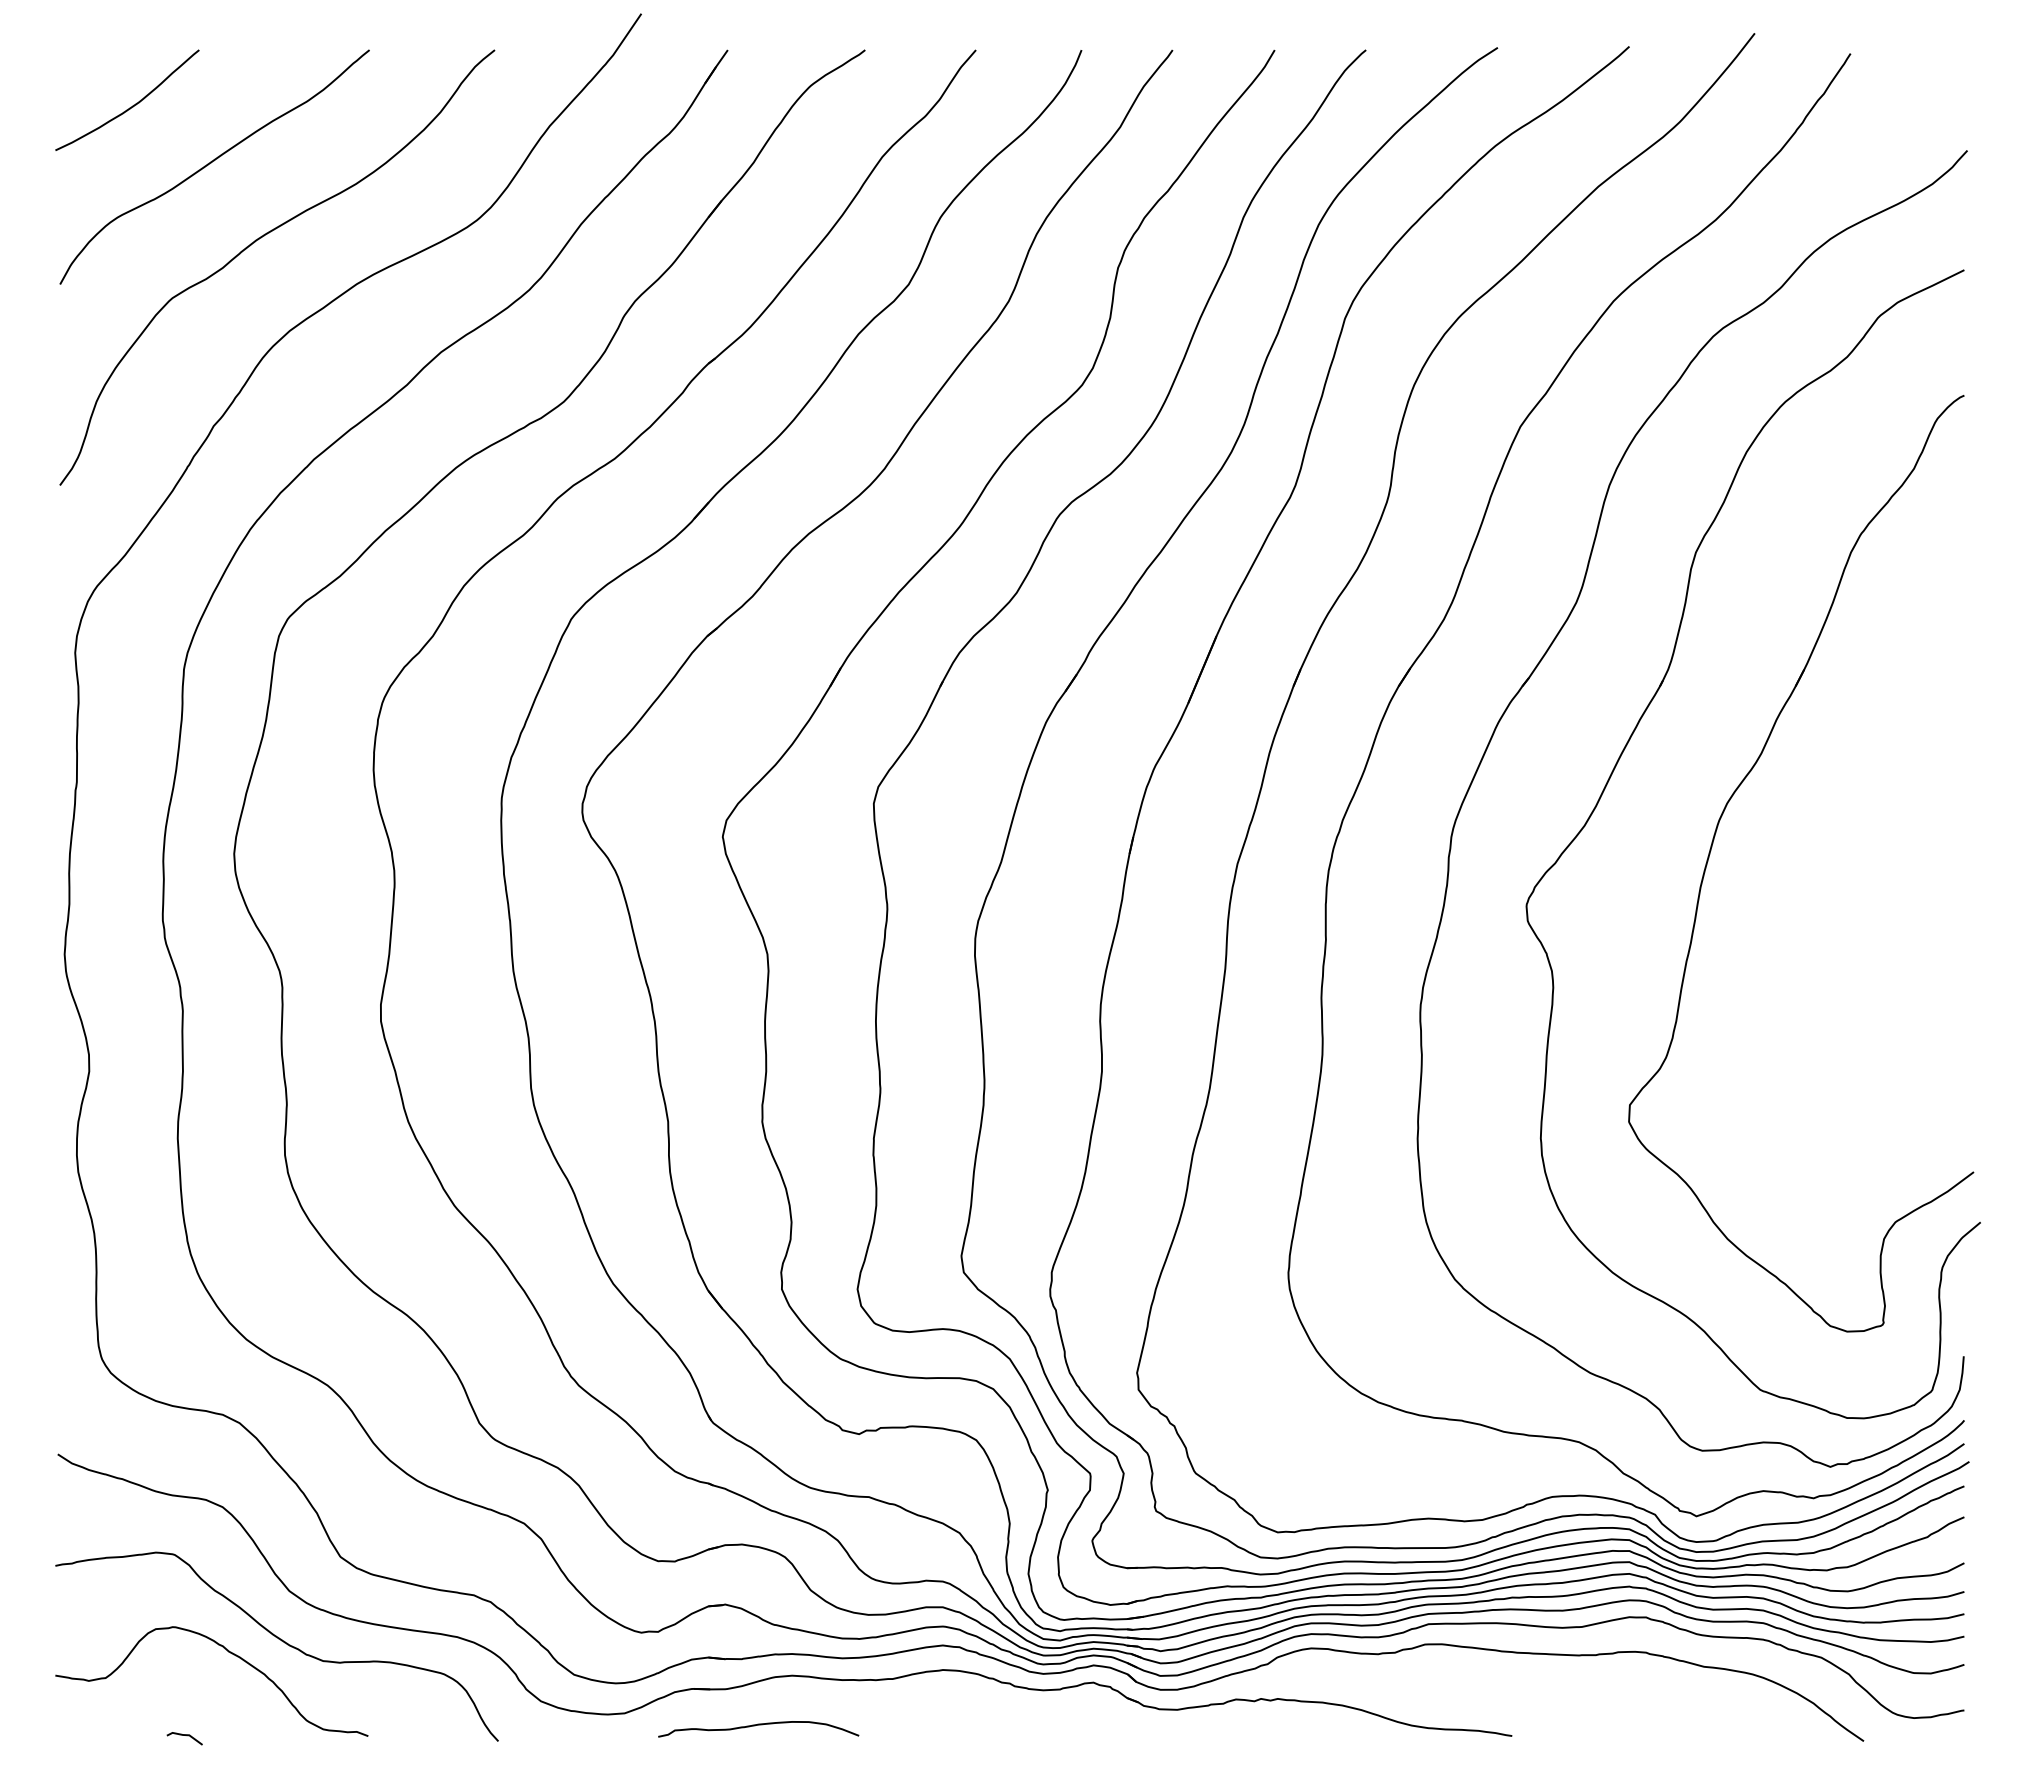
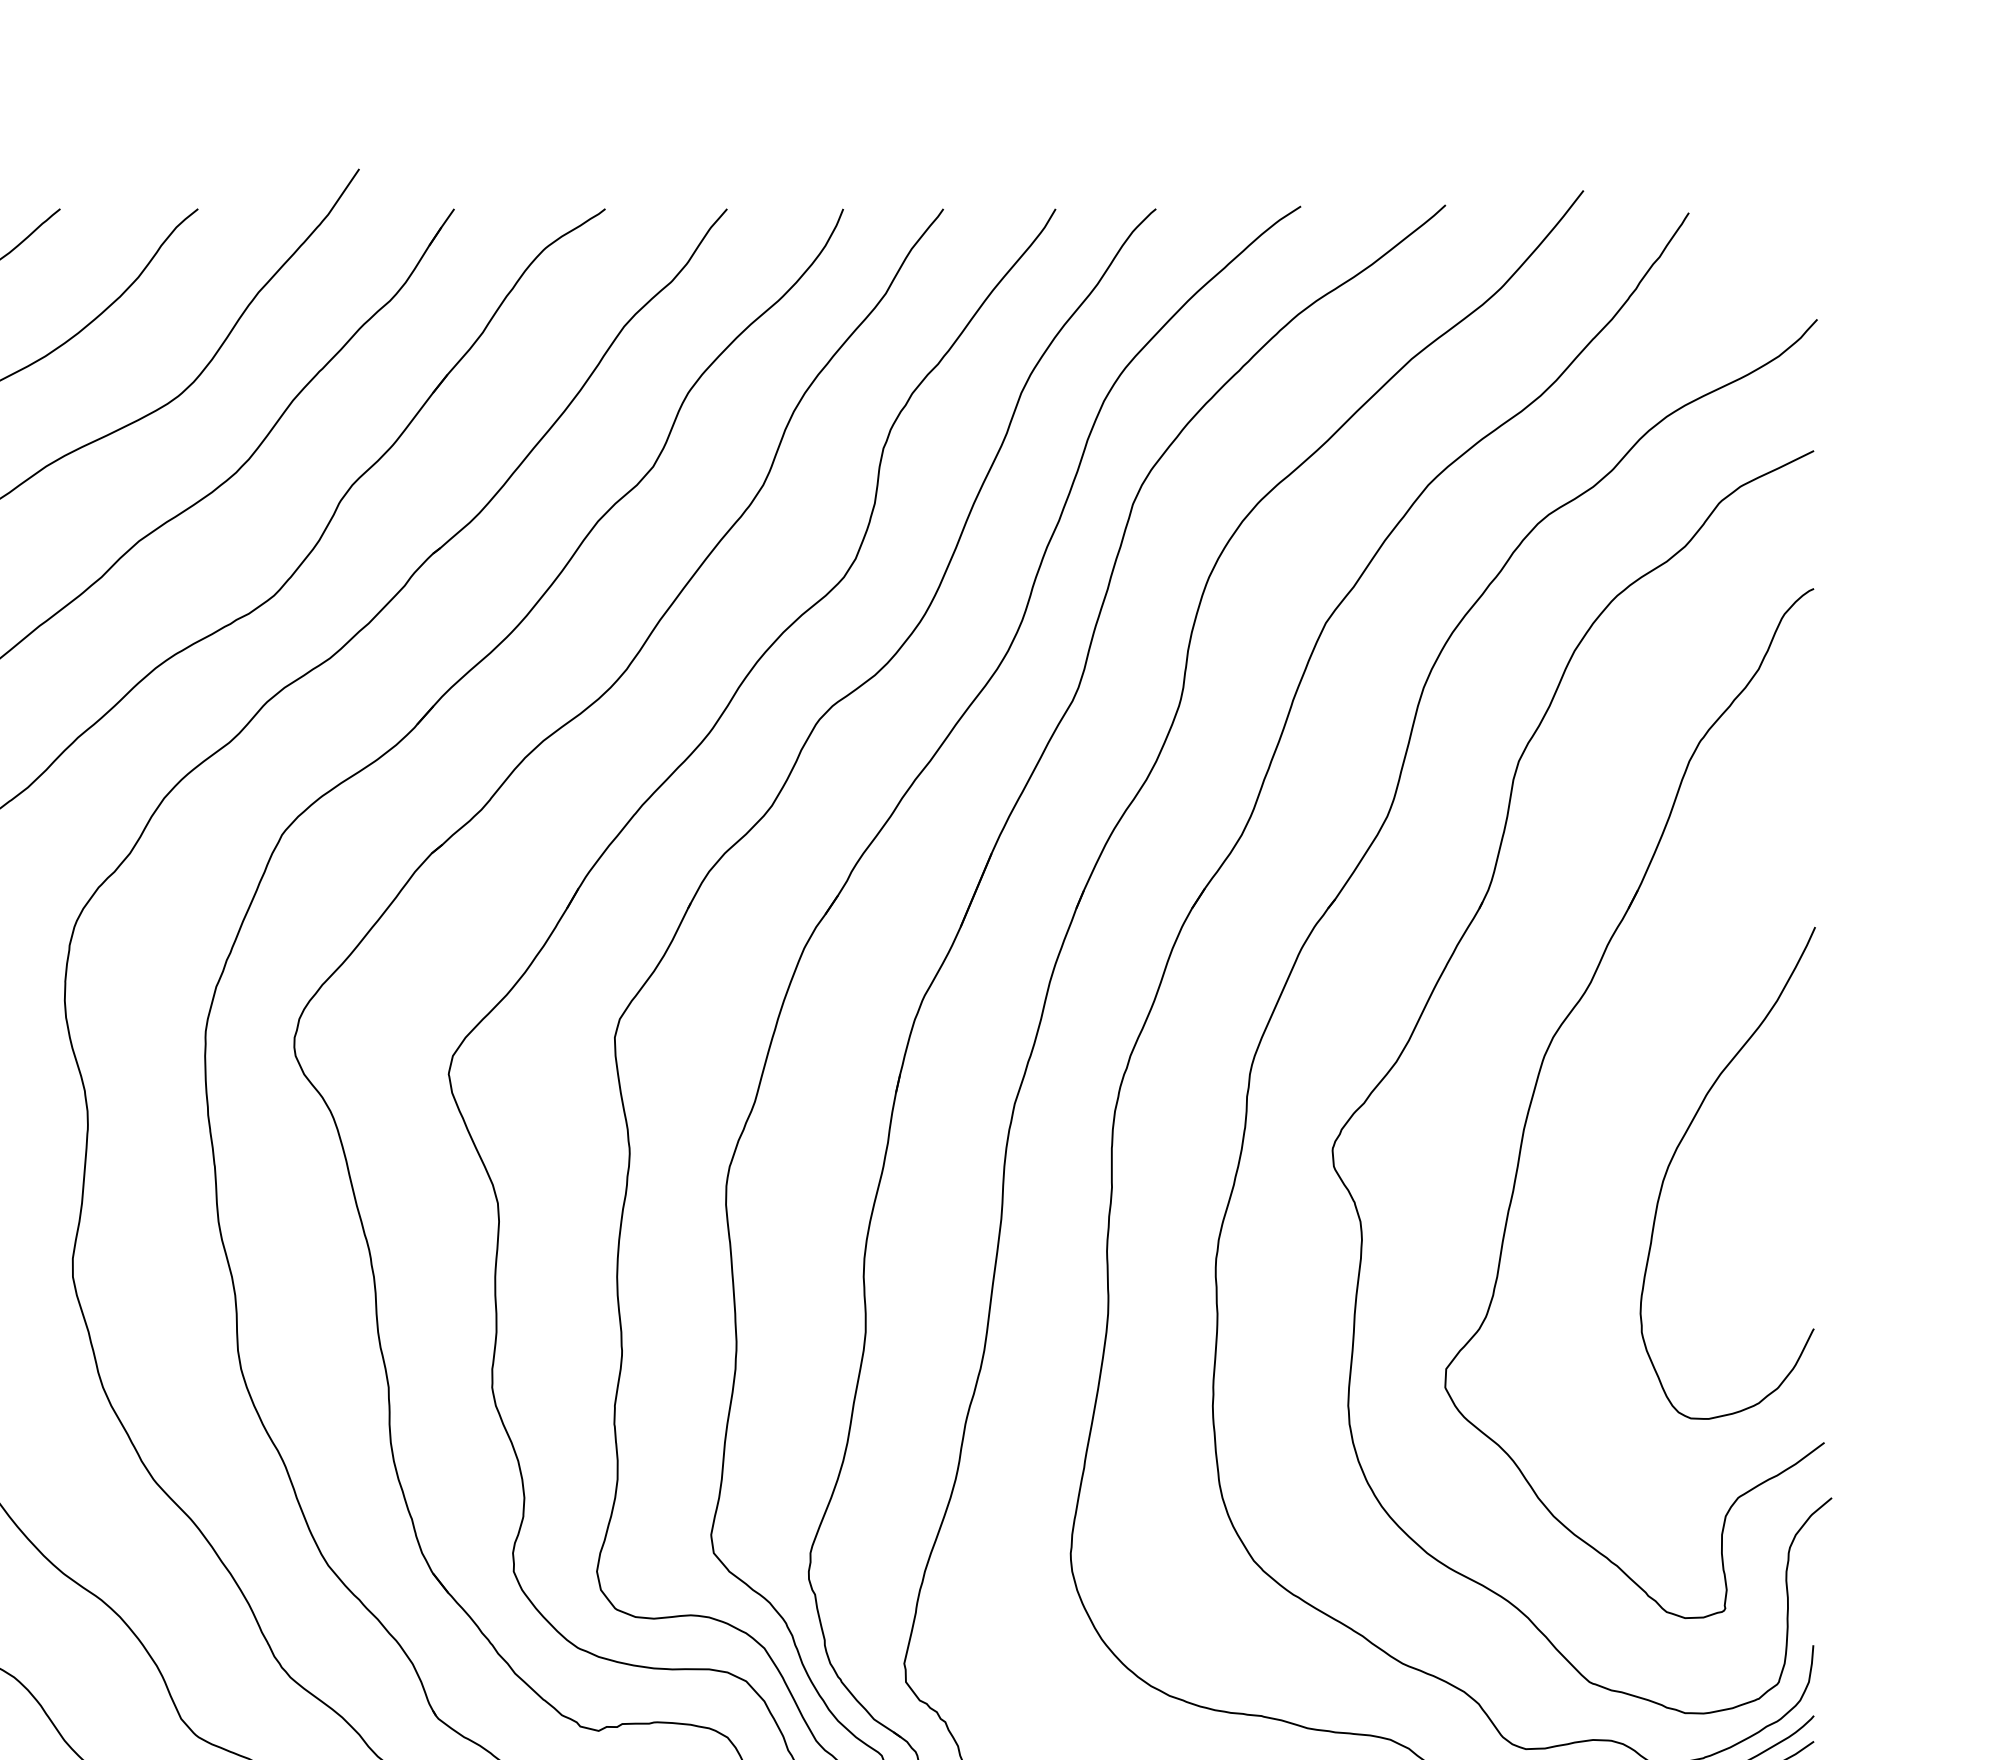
curve: (1840, 905) -> (1677, 1149), added

